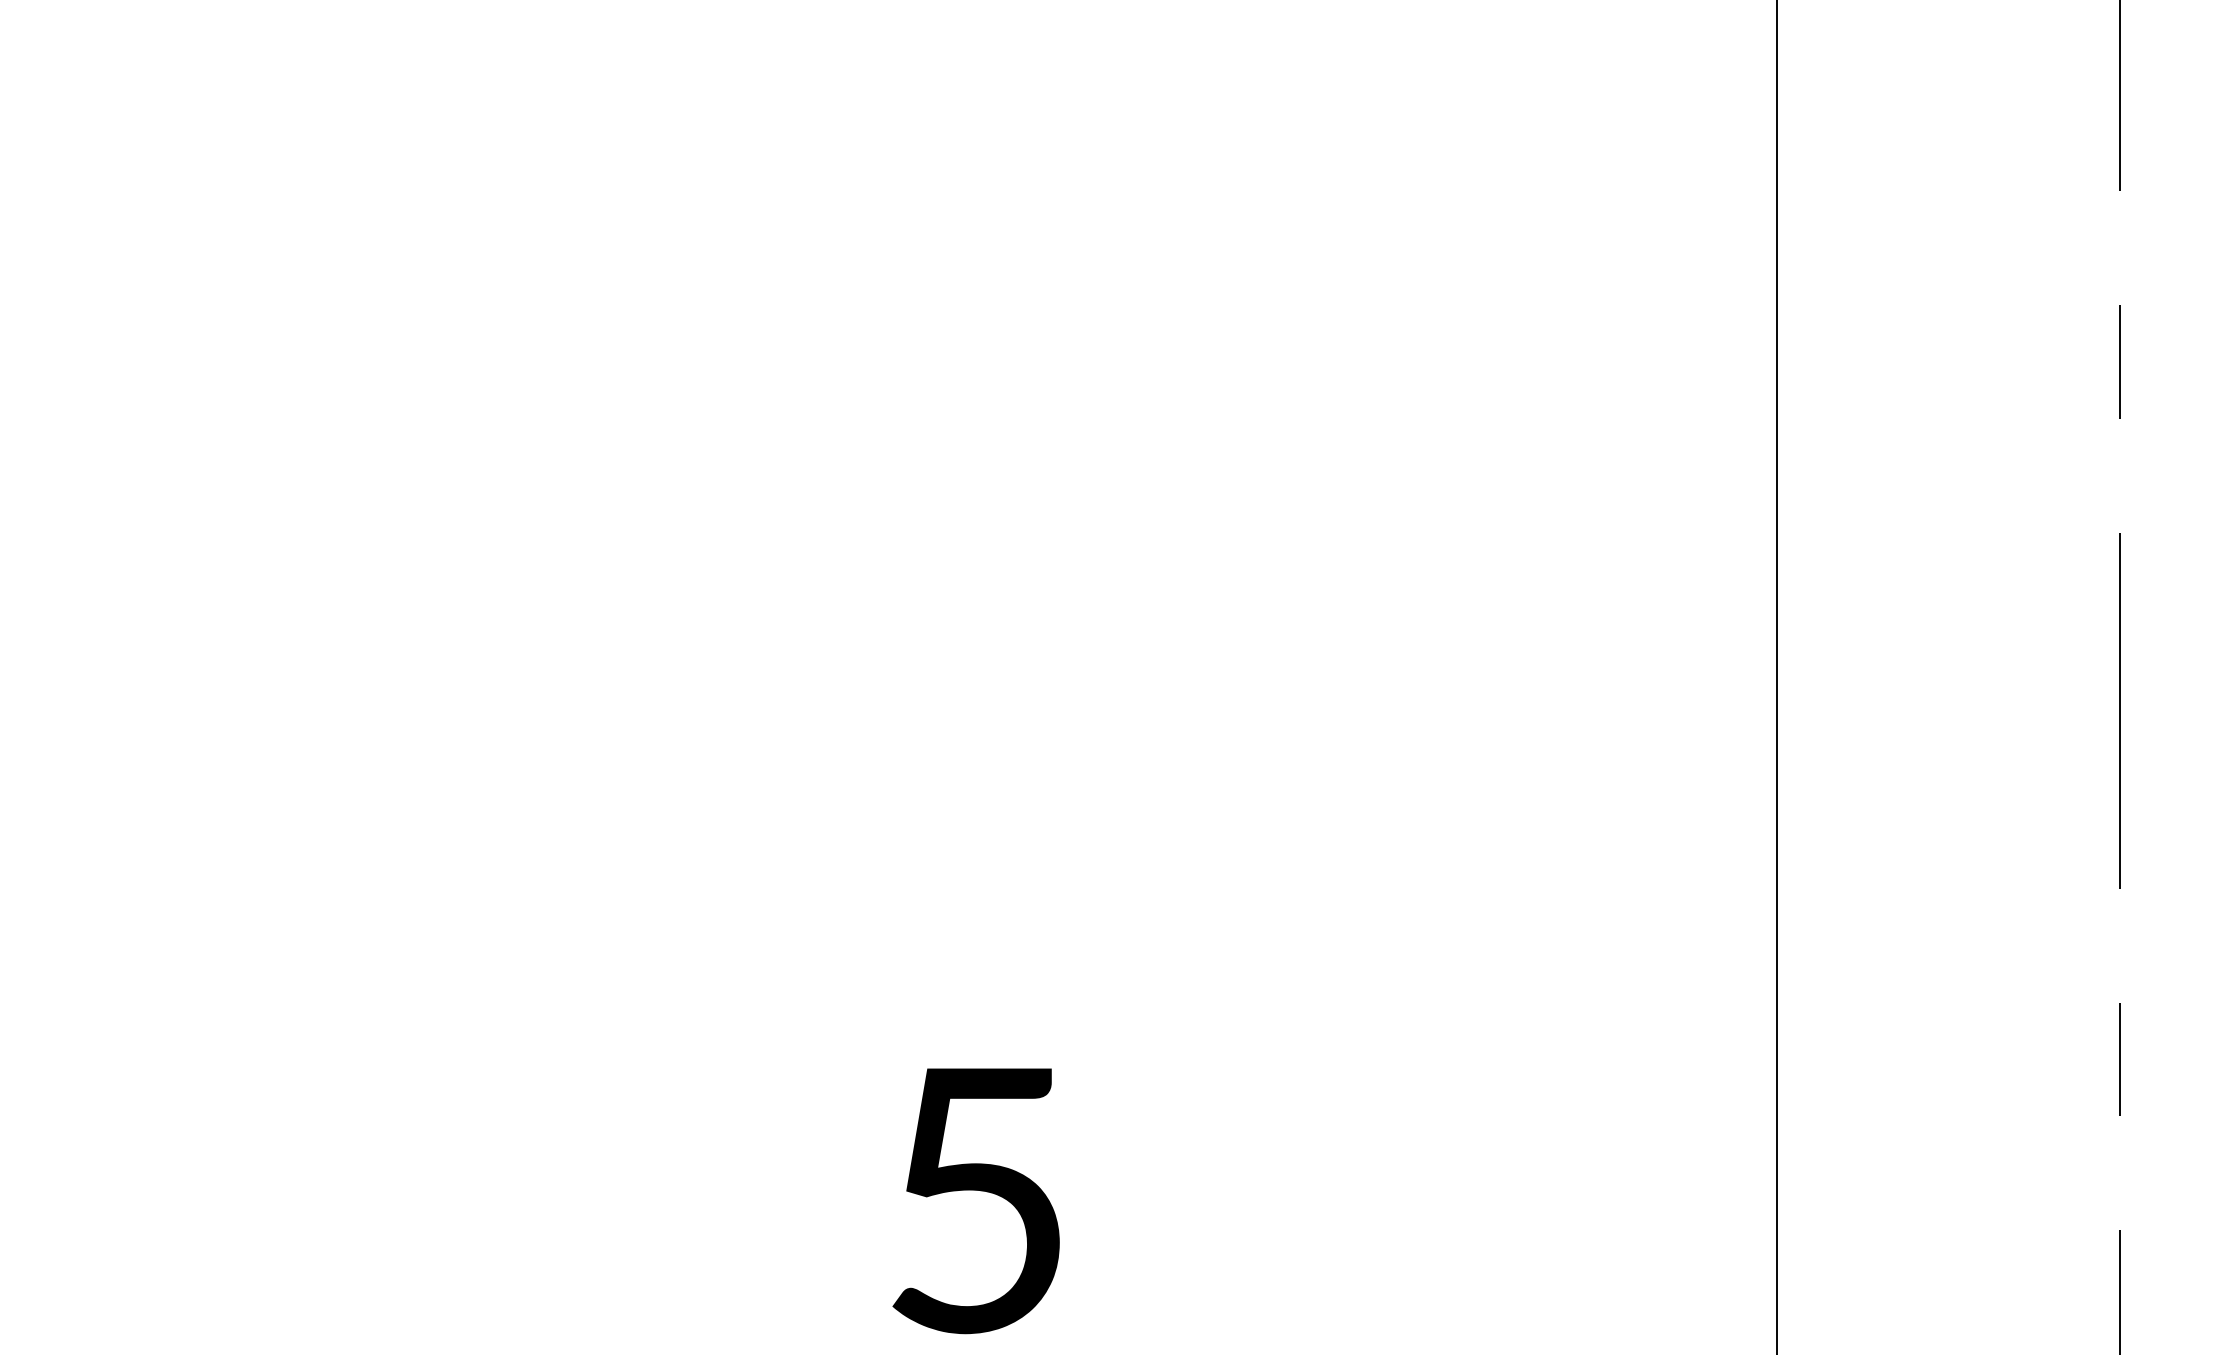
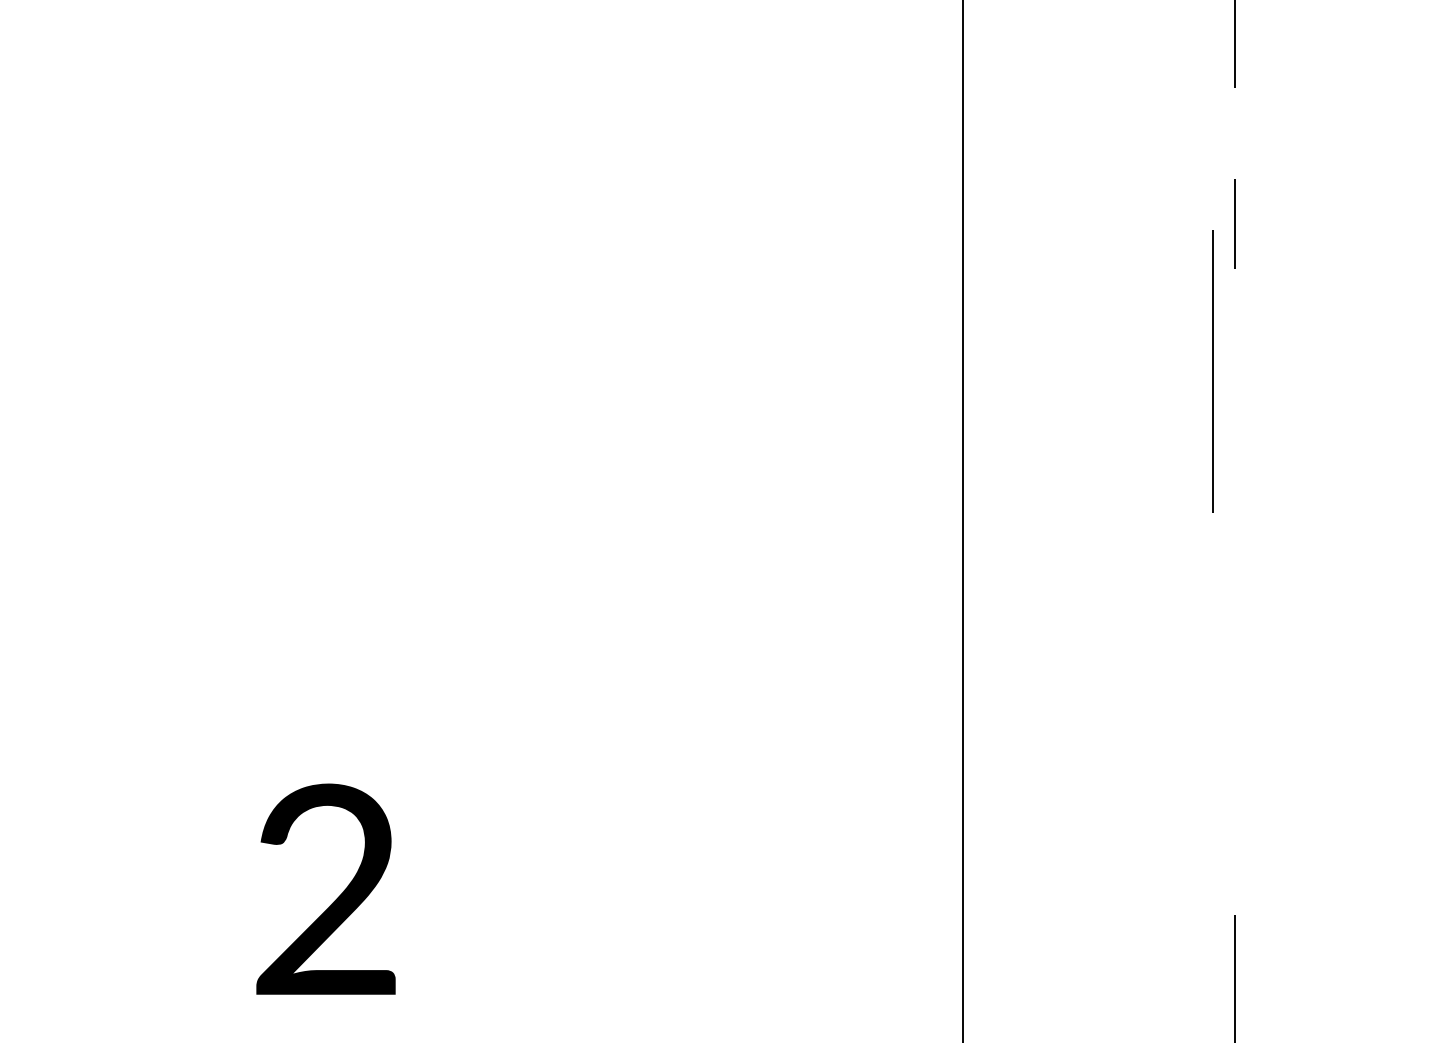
line: (2119, 710) -> (1212, 371), moved
line: (2119, 1059) -> (1234, 778), removed
text: (976, 1199) -> (325, 889), 5 -> 2

